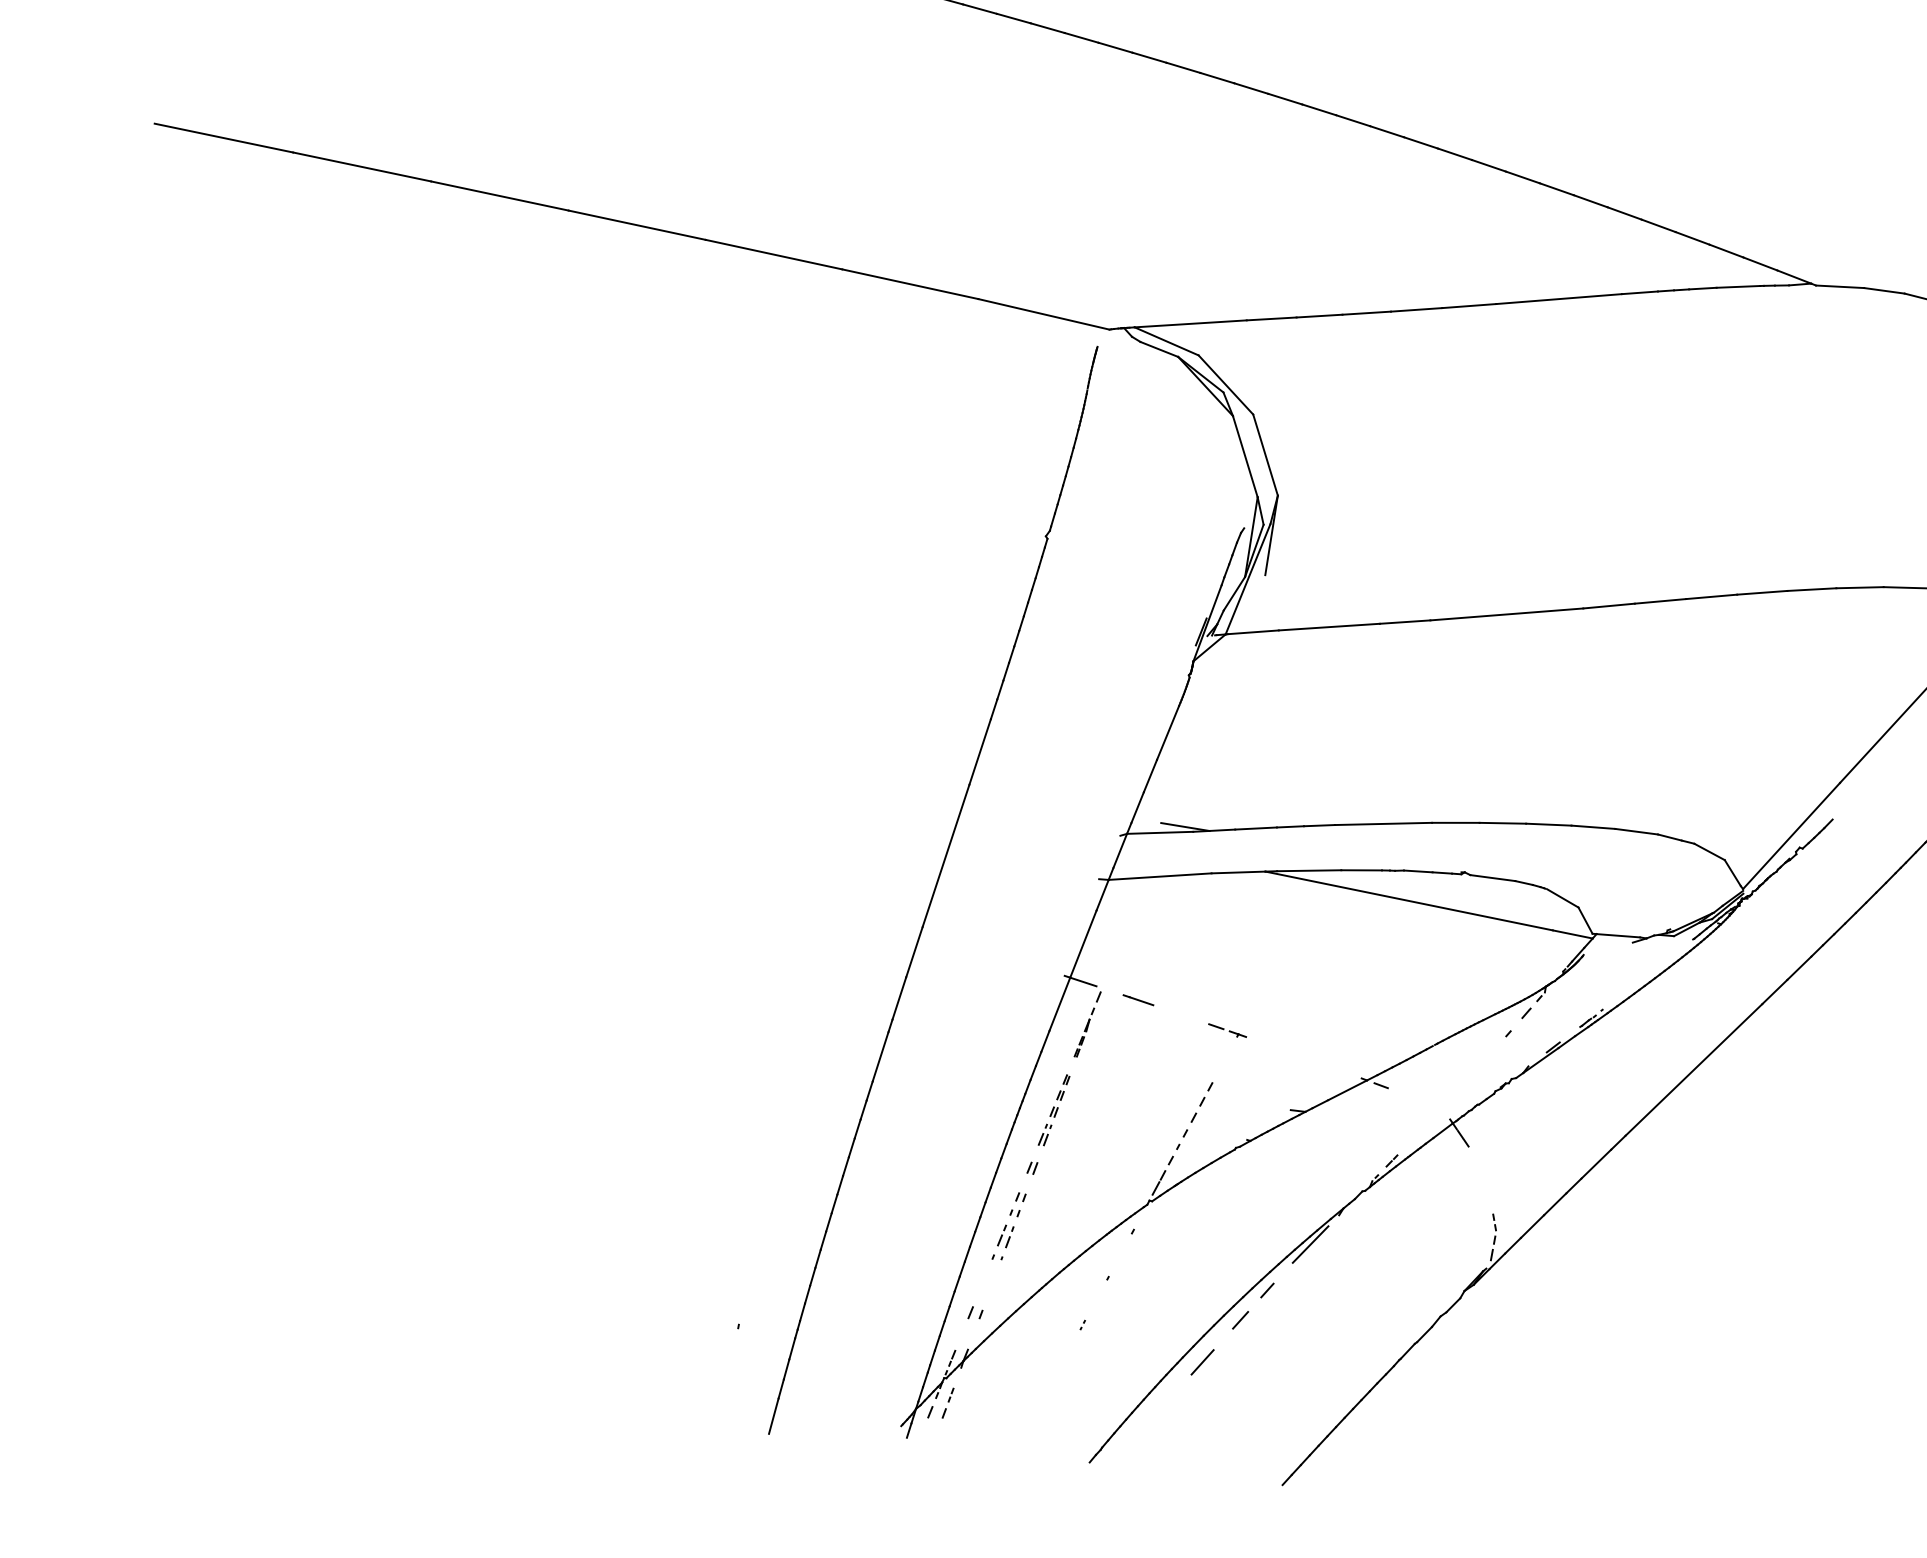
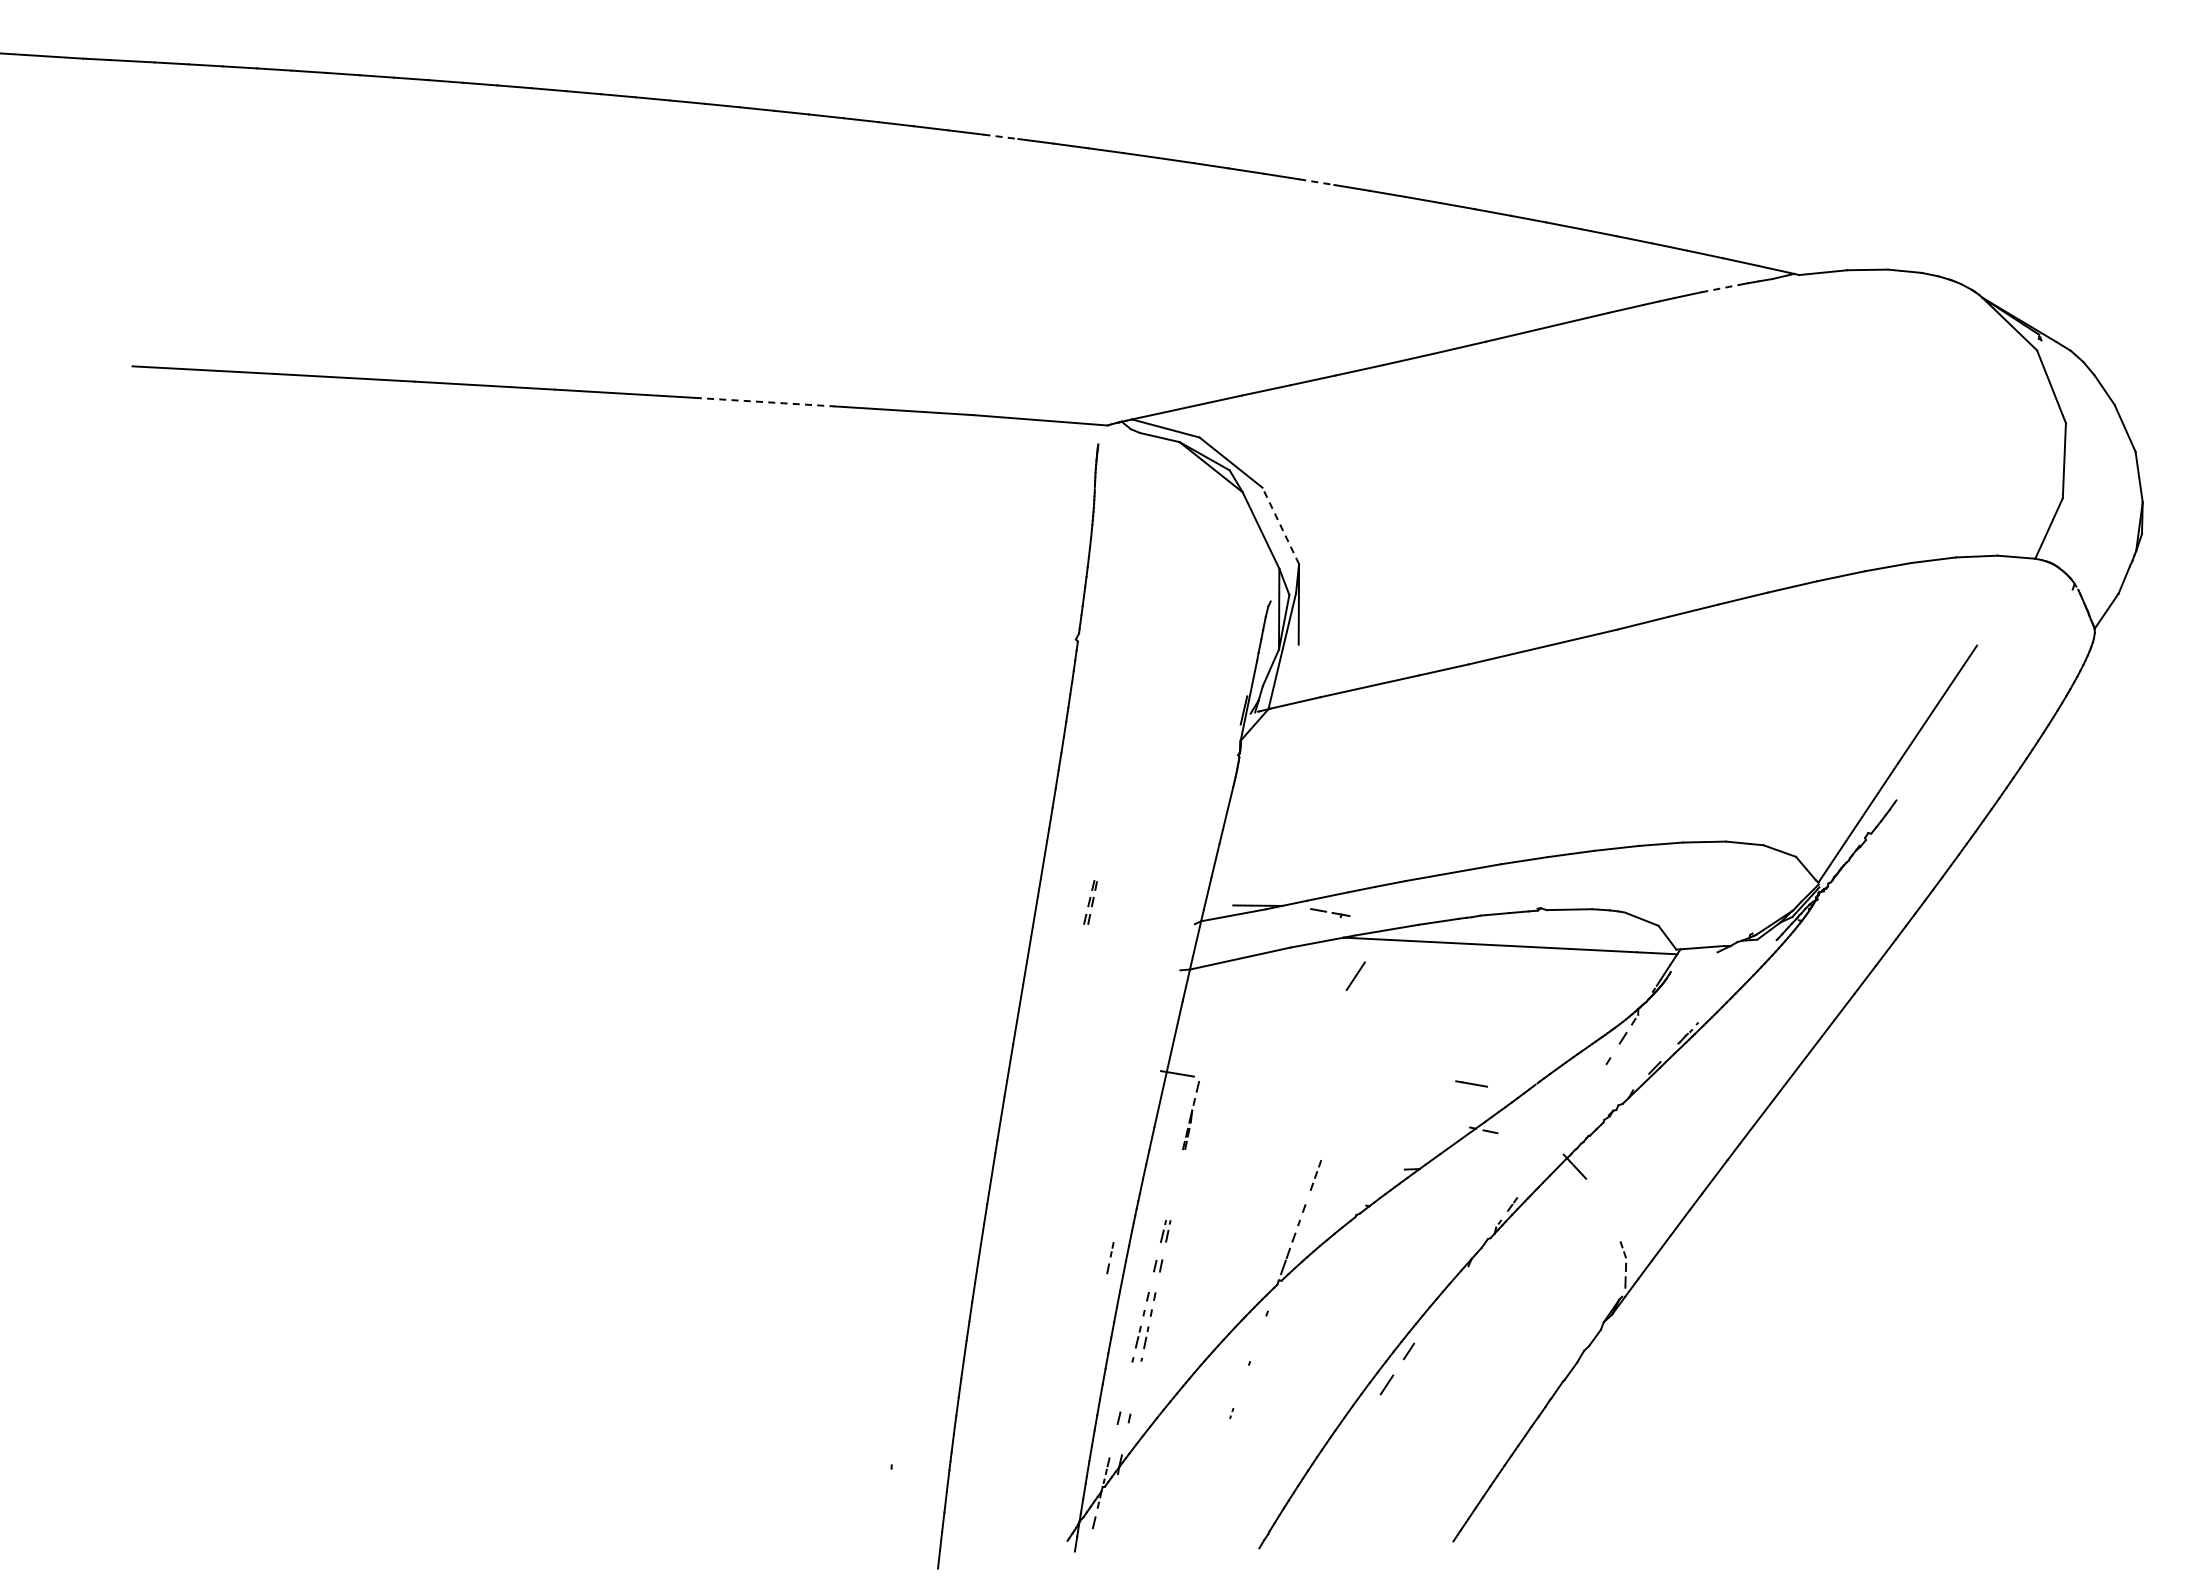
line: (1047, 27) -> (1000, 136), solid -> dashed
line: (1352, 121) -> (1316, 182), solid -> dashed
line: (773, 255) -> (764, 402), solid -> dashed
line: (1738, 287) -> (1722, 288), solid -> dashed
line: (1265, 454) -> (1280, 525), solid -> dashed
line: (1138, 999) -> (1471, 1083), moved
part: (1227, 1030) -> (1330, 912), moved
part: (1059, 1095) -> (1090, 902), moved
part: (1201, 1102) -> (1315, 1175), size x0.7
line: (1310, 1244) -> (1444, 1299), removed
line: (1202, 1361) -> (1355, 975), moved
part: (948, 1403) -> (1110, 1258), moved

